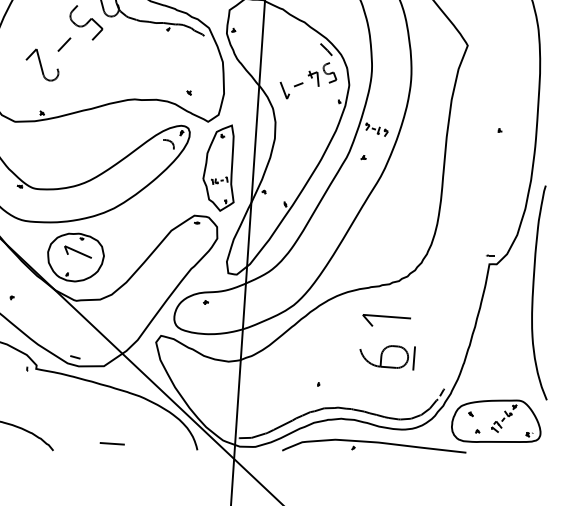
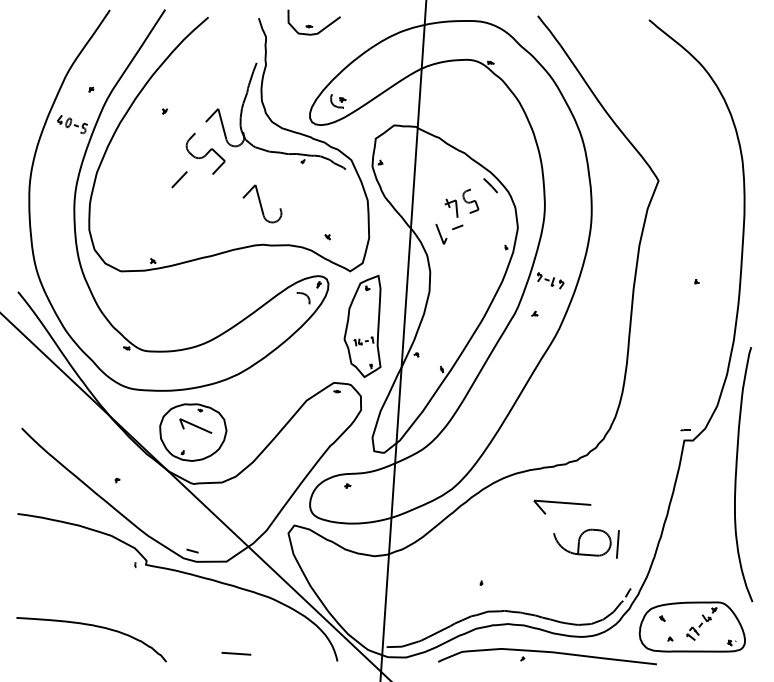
part: (42, 64) -> (262, 203), moved
part: (322, 73) -> (461, 202), moved
part: (387, 357) -> (586, 543), moved

